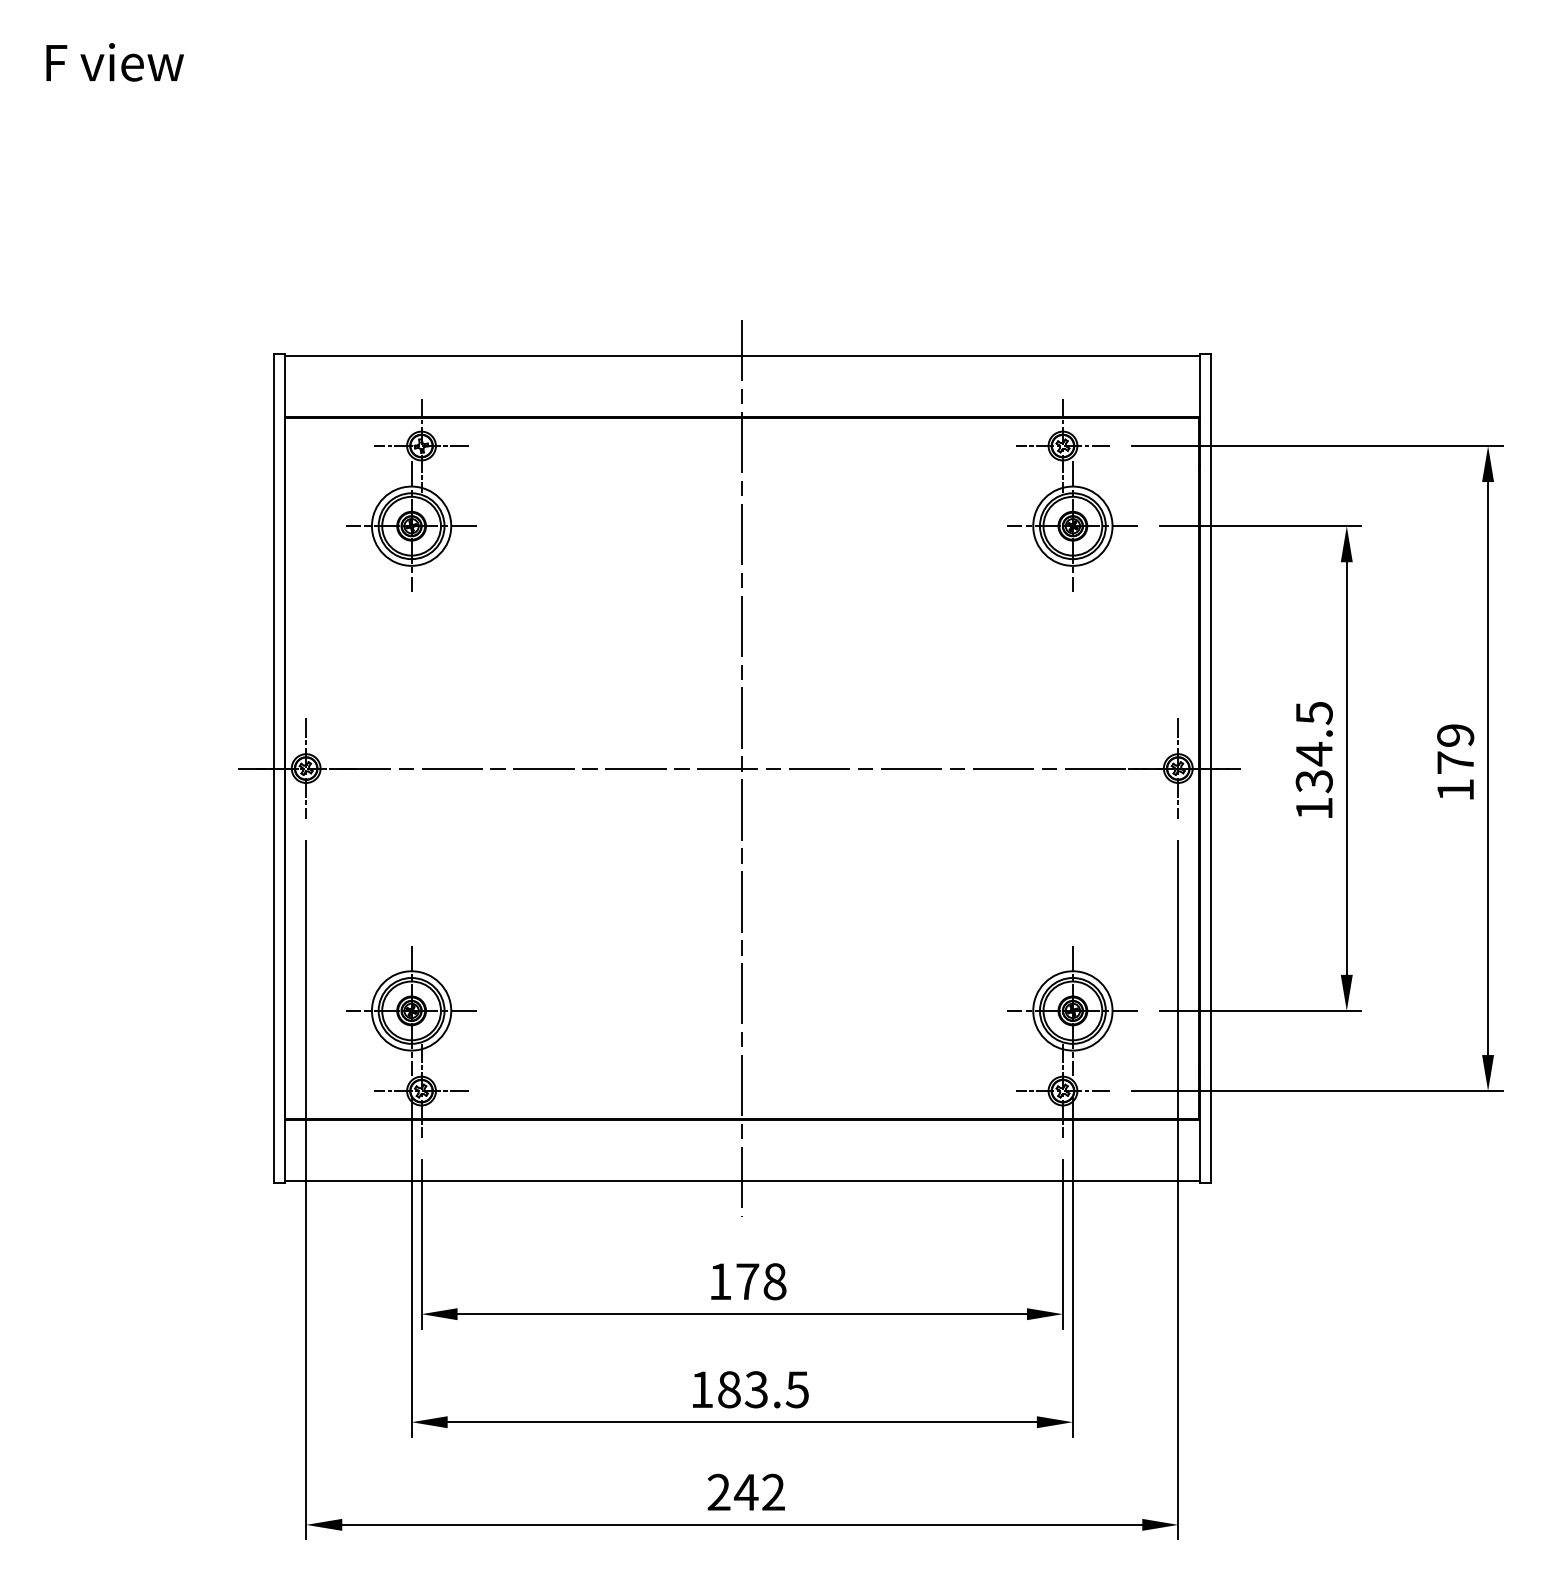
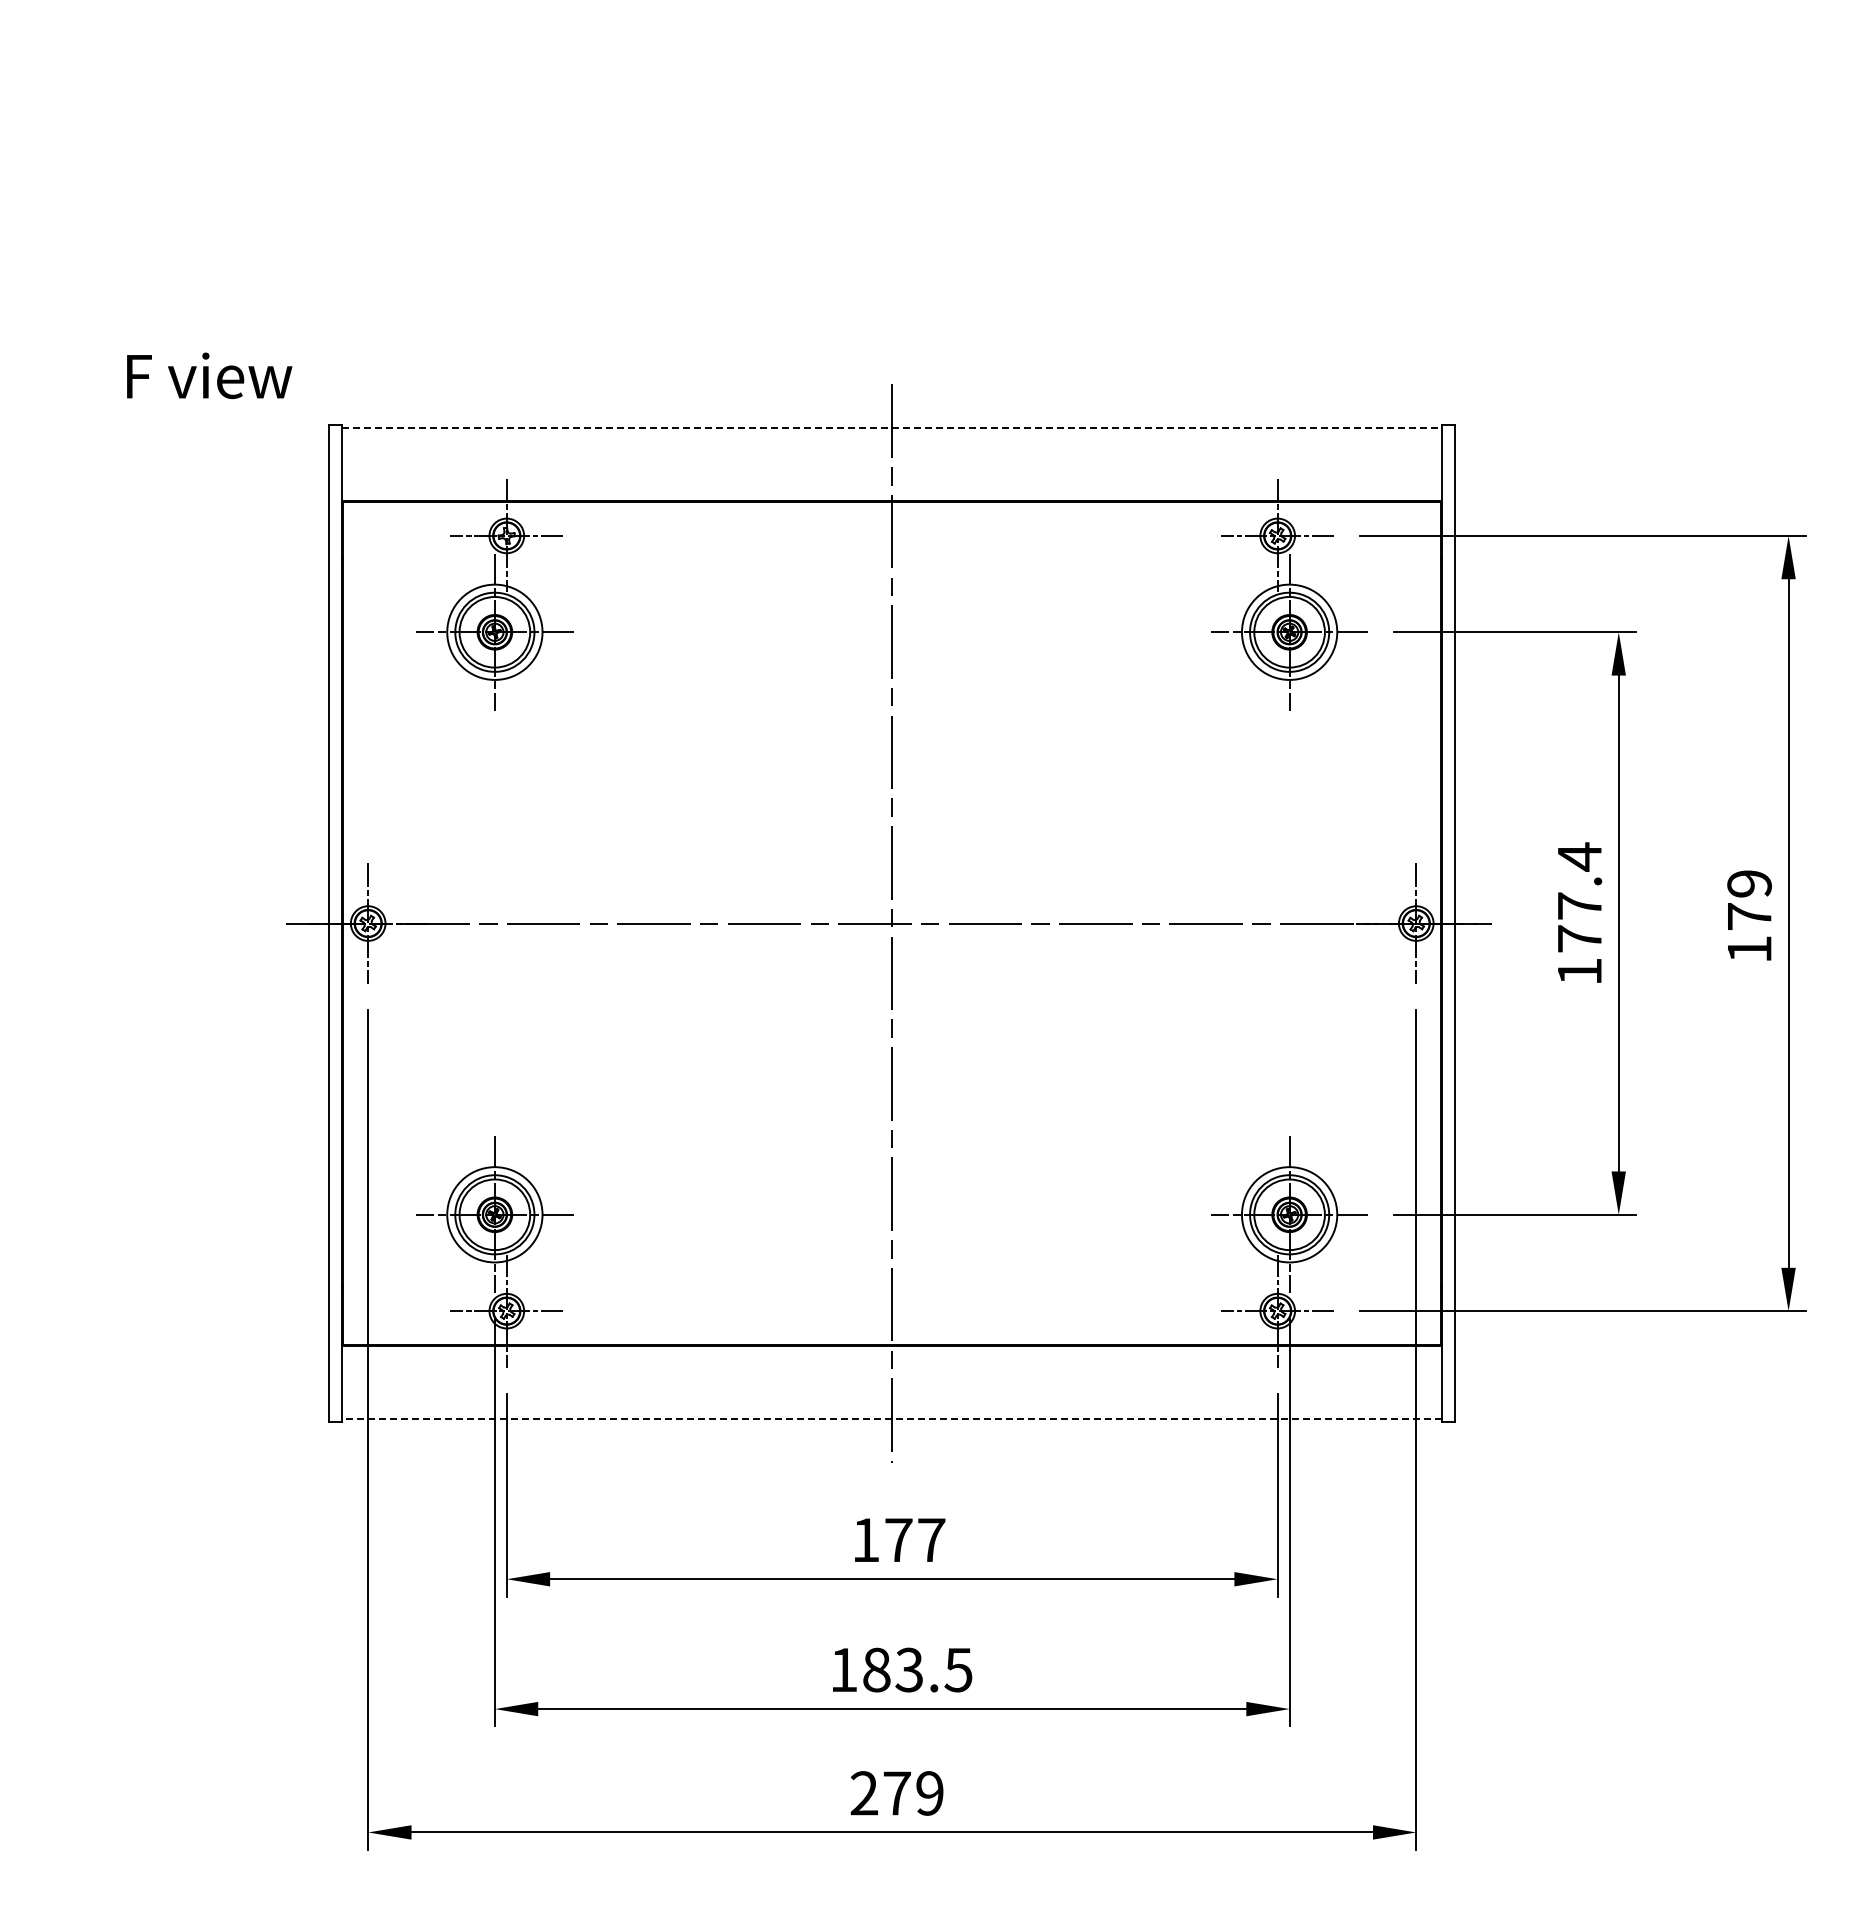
text: (115, 62) -> (209, 375), moved
line: (742, 355) -> (892, 427), solid -> dashed
text: (1314, 746) -> (1579, 897), 134.5 -> 177.4
line: (741, 1181) -> (891, 1419), solid -> dashed
text: (774, 1281) -> (931, 1540), 178 -> 177
text: (759, 1492) -> (912, 1793), 242 -> 279

